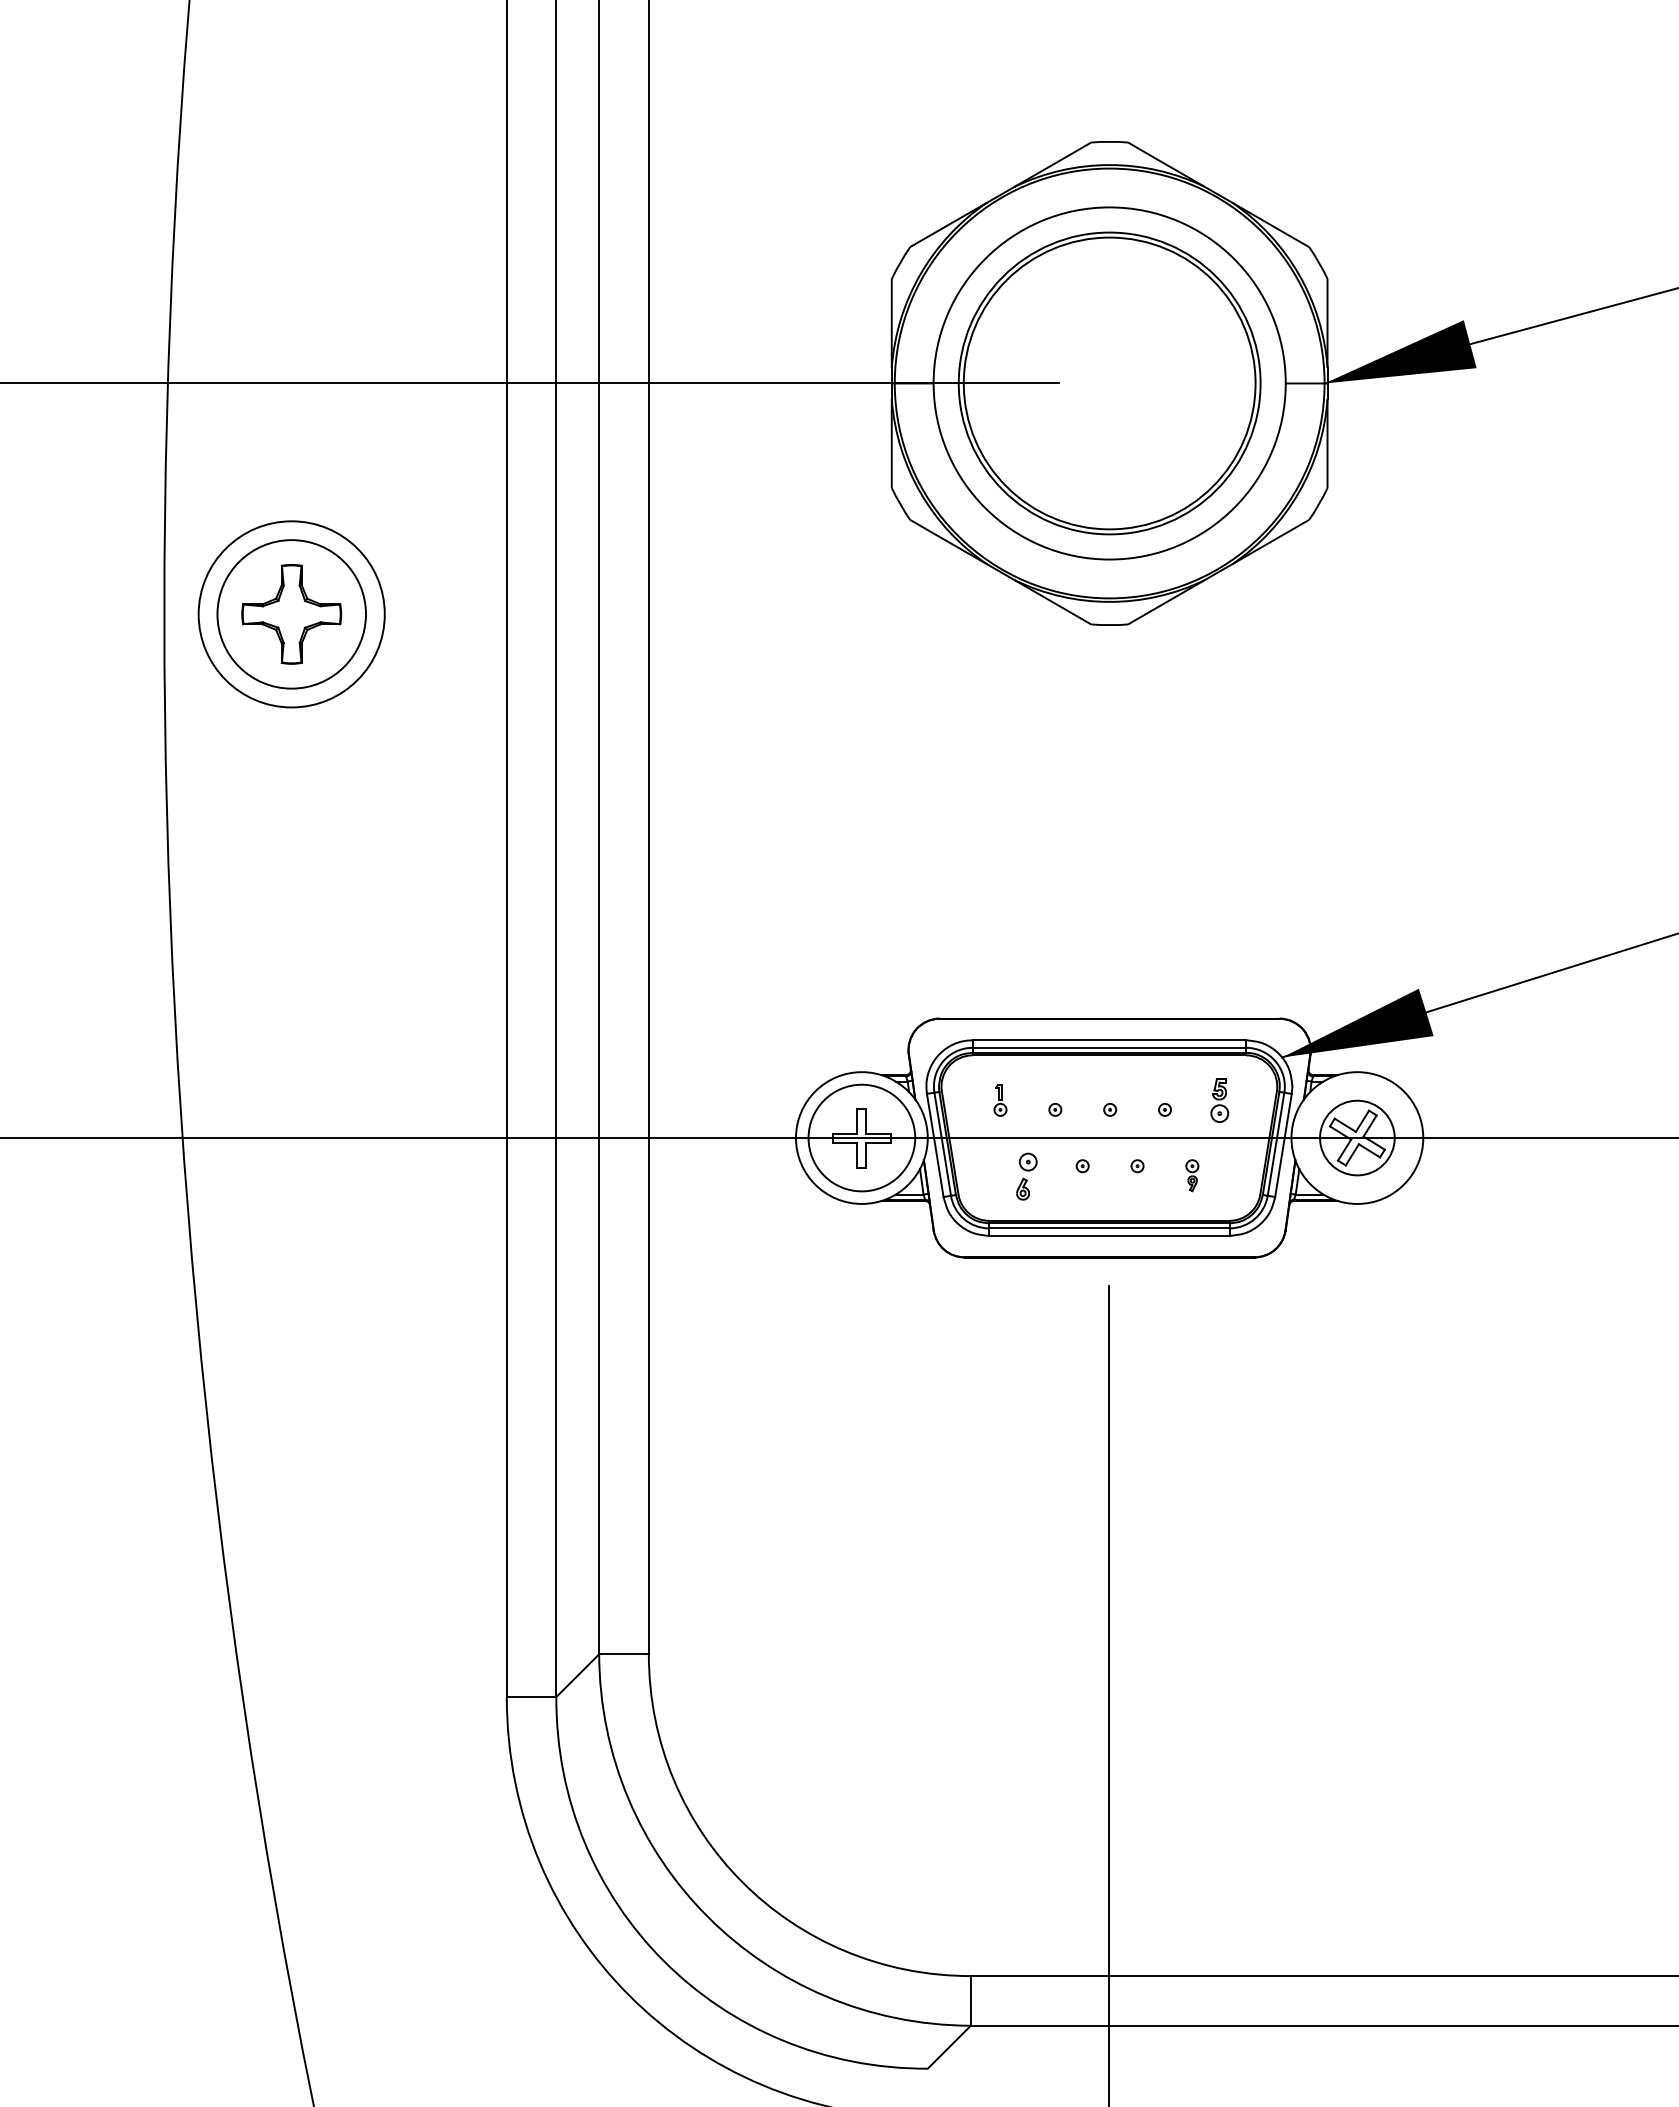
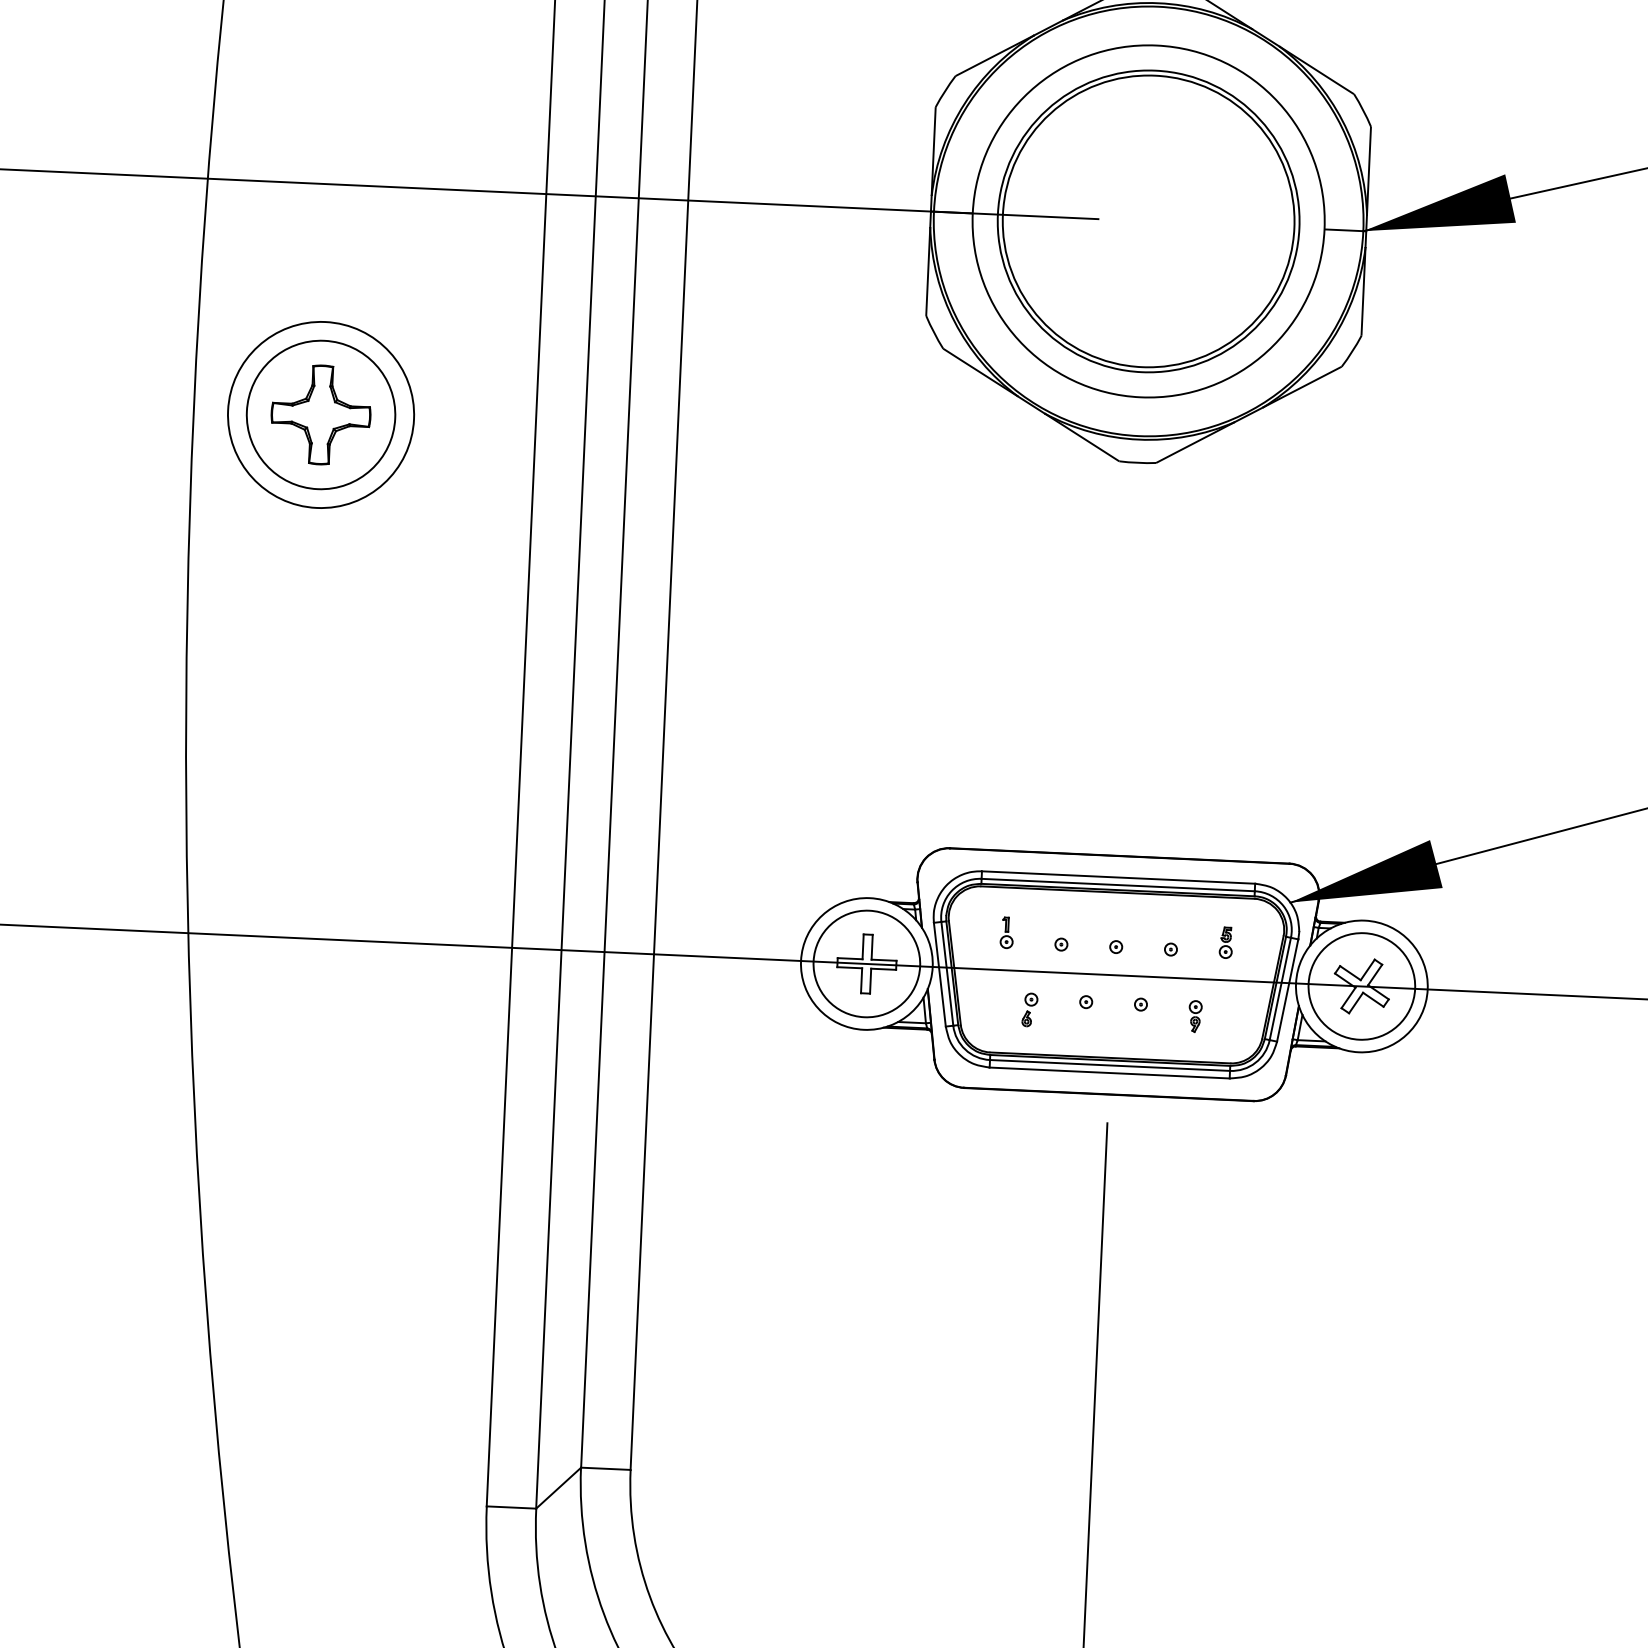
part: (1219, 1100) -> (1225, 942), size x0.71
circle: (1357, 1137) -> (1362, 985), size x1.43
part: (1026, 1176) -> (1029, 1009), size x0.71

